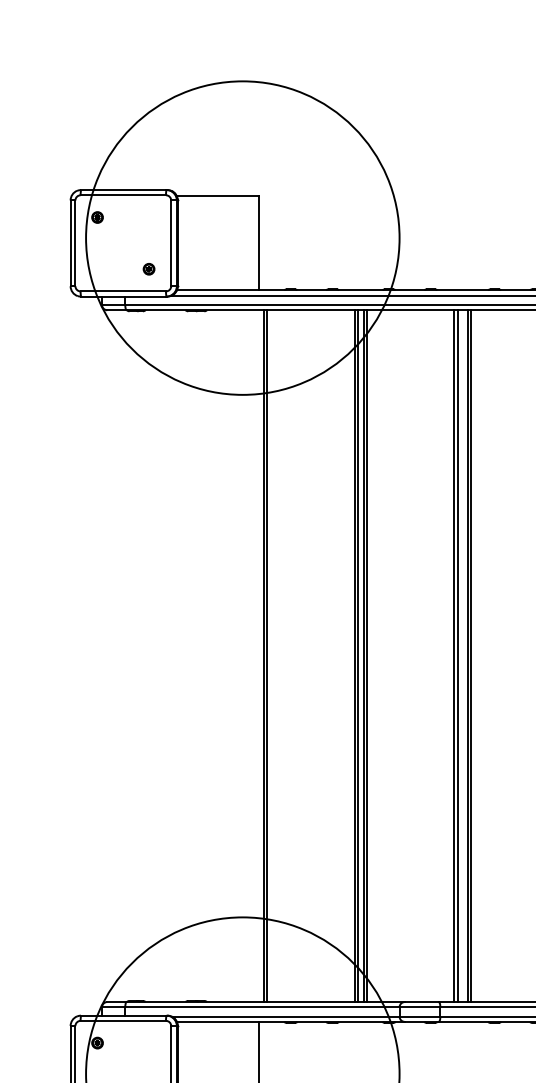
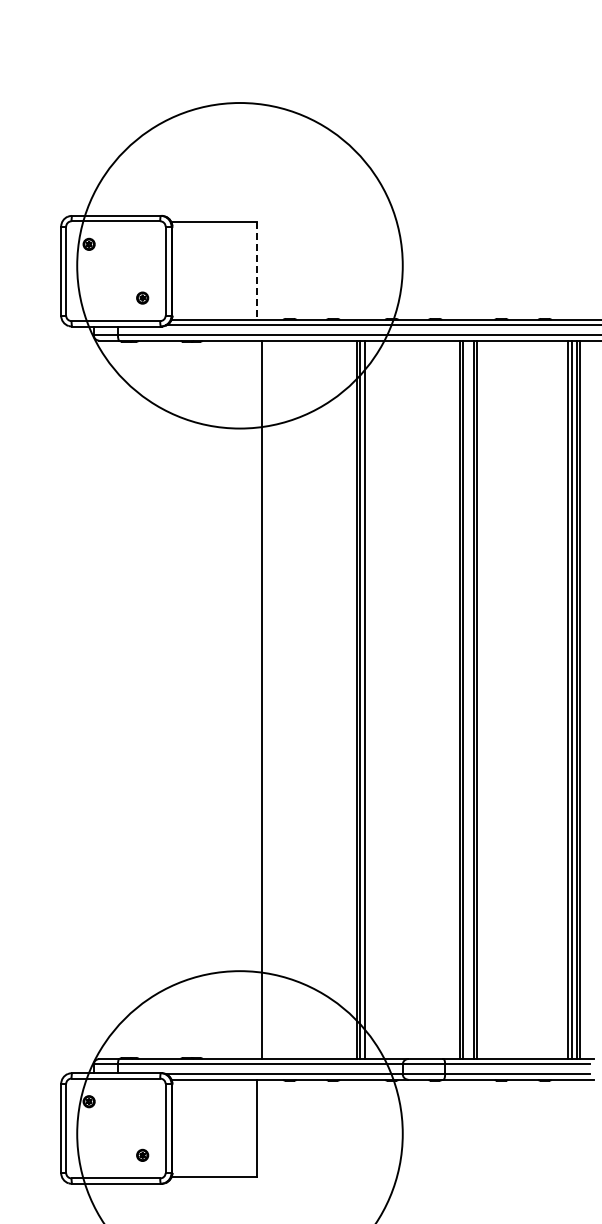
line: (258, 243) -> (256, 271), solid -> dashed
line: (267, 655) -> (265, 699), removed
line: (366, 655) -> (368, 699), removed

